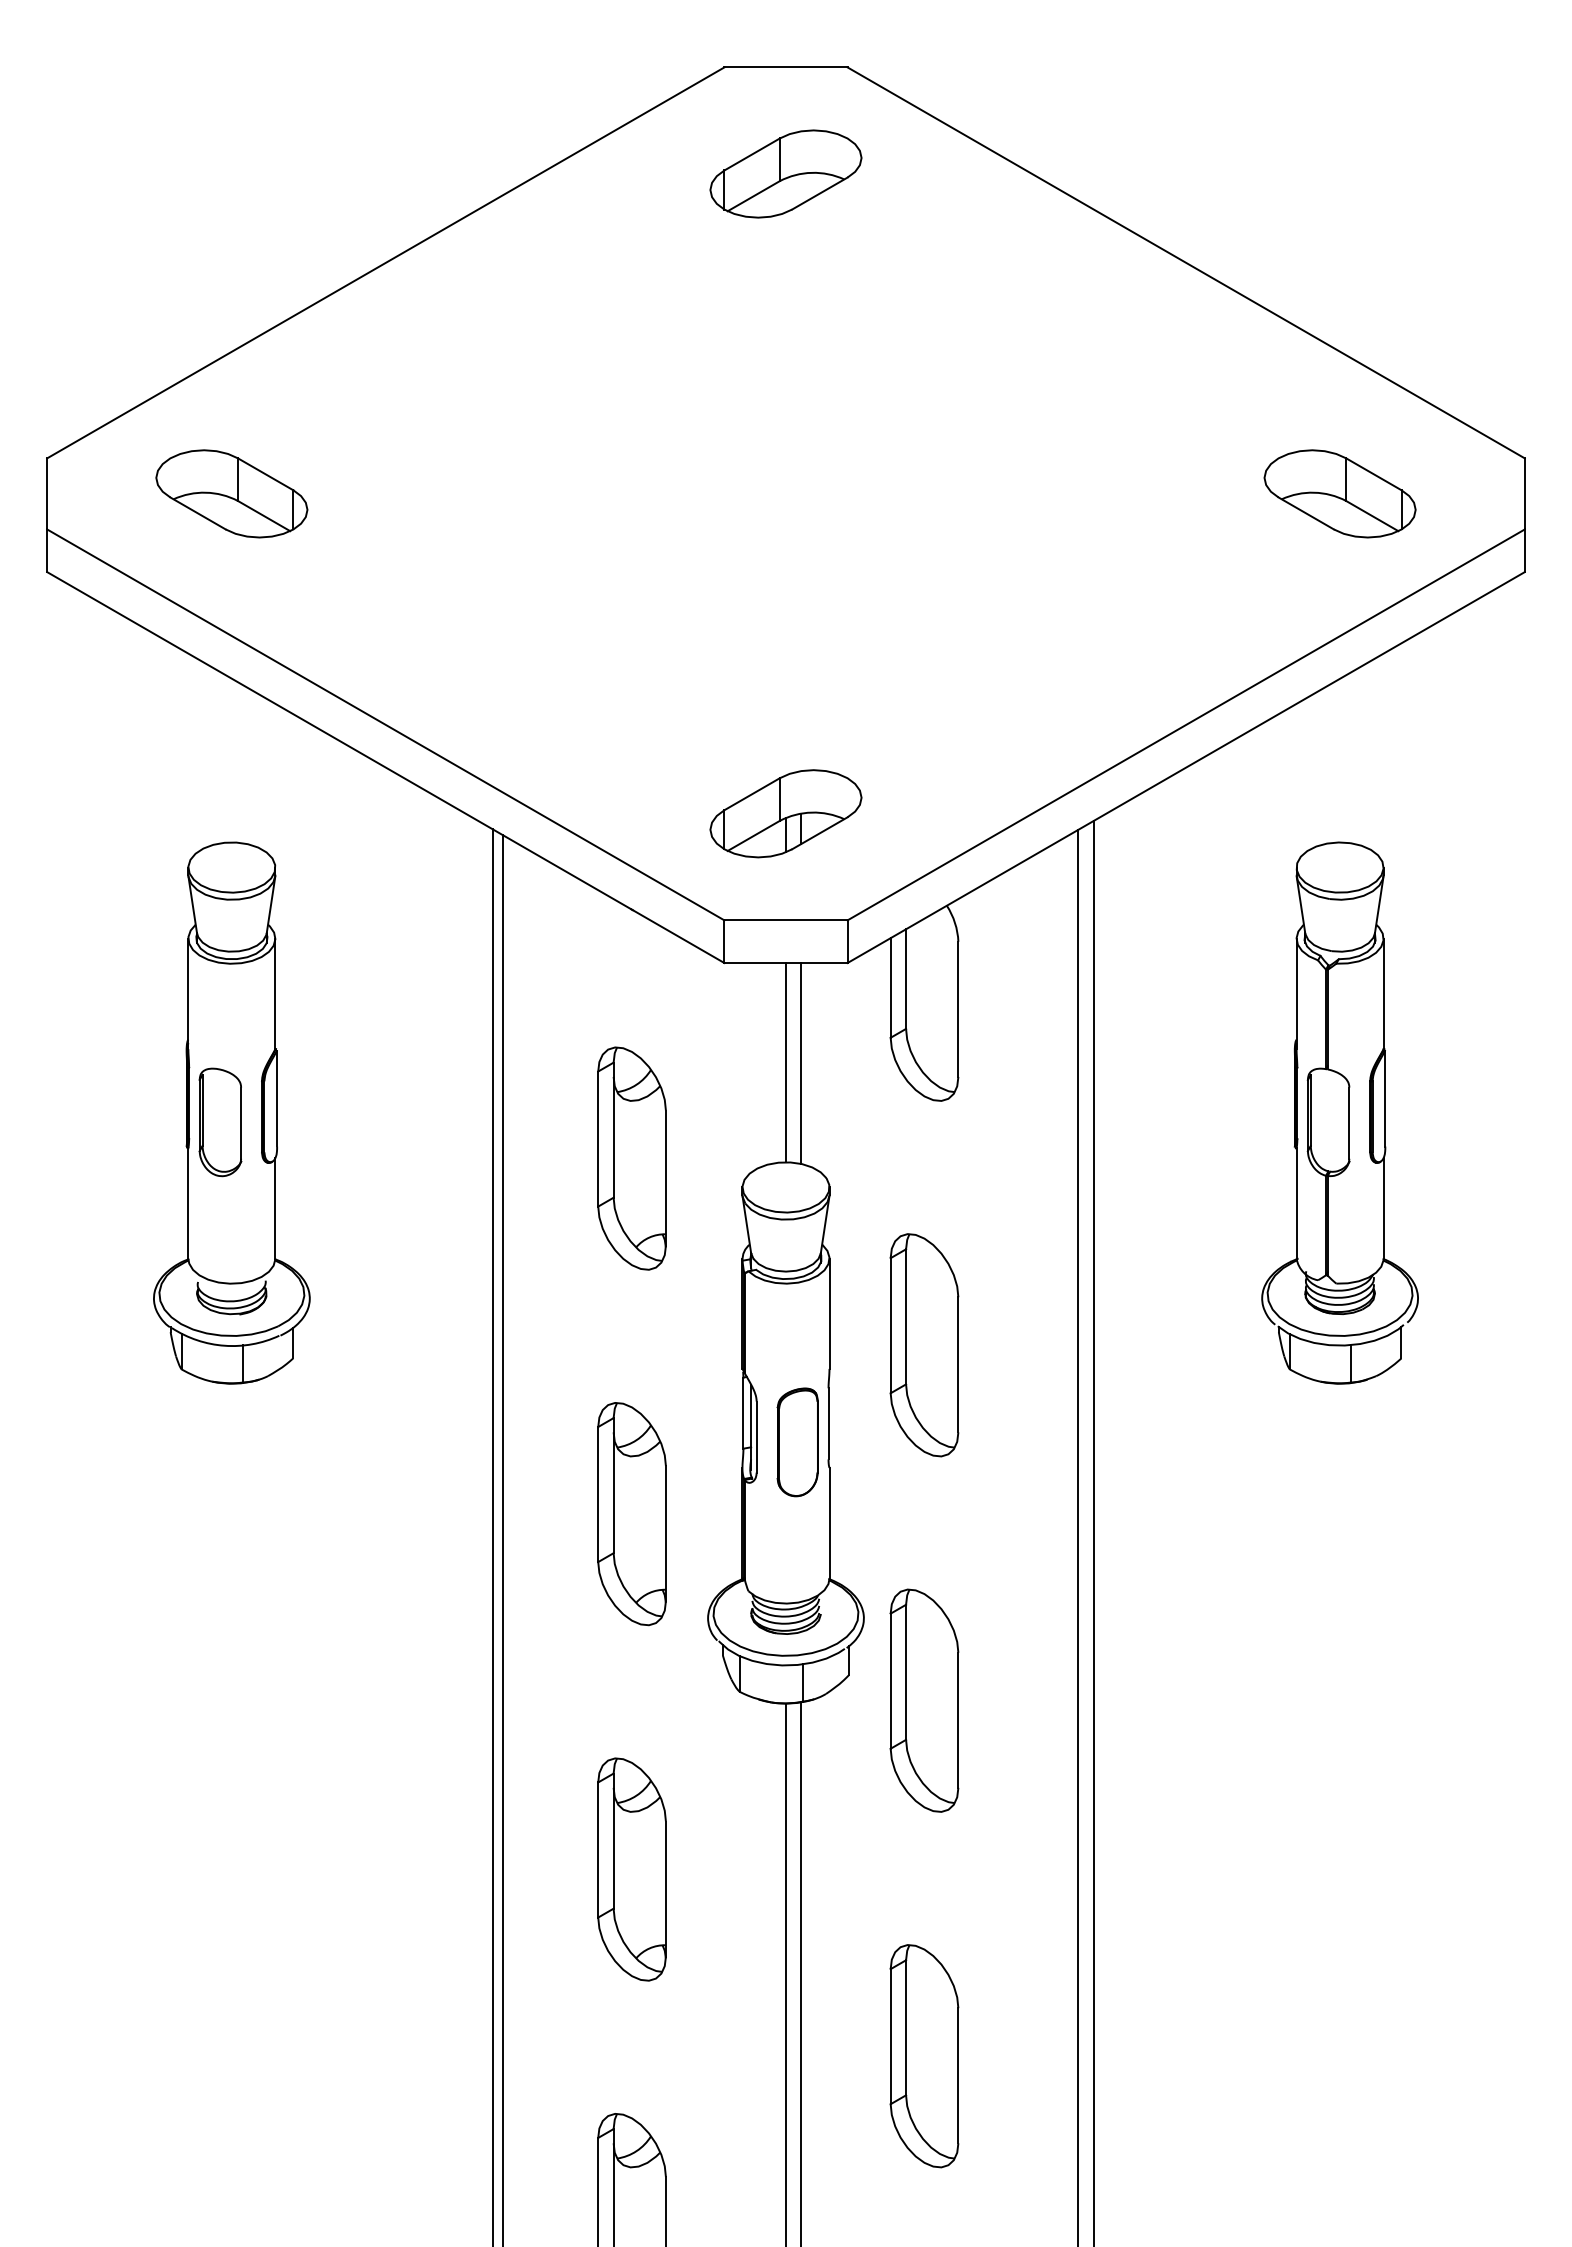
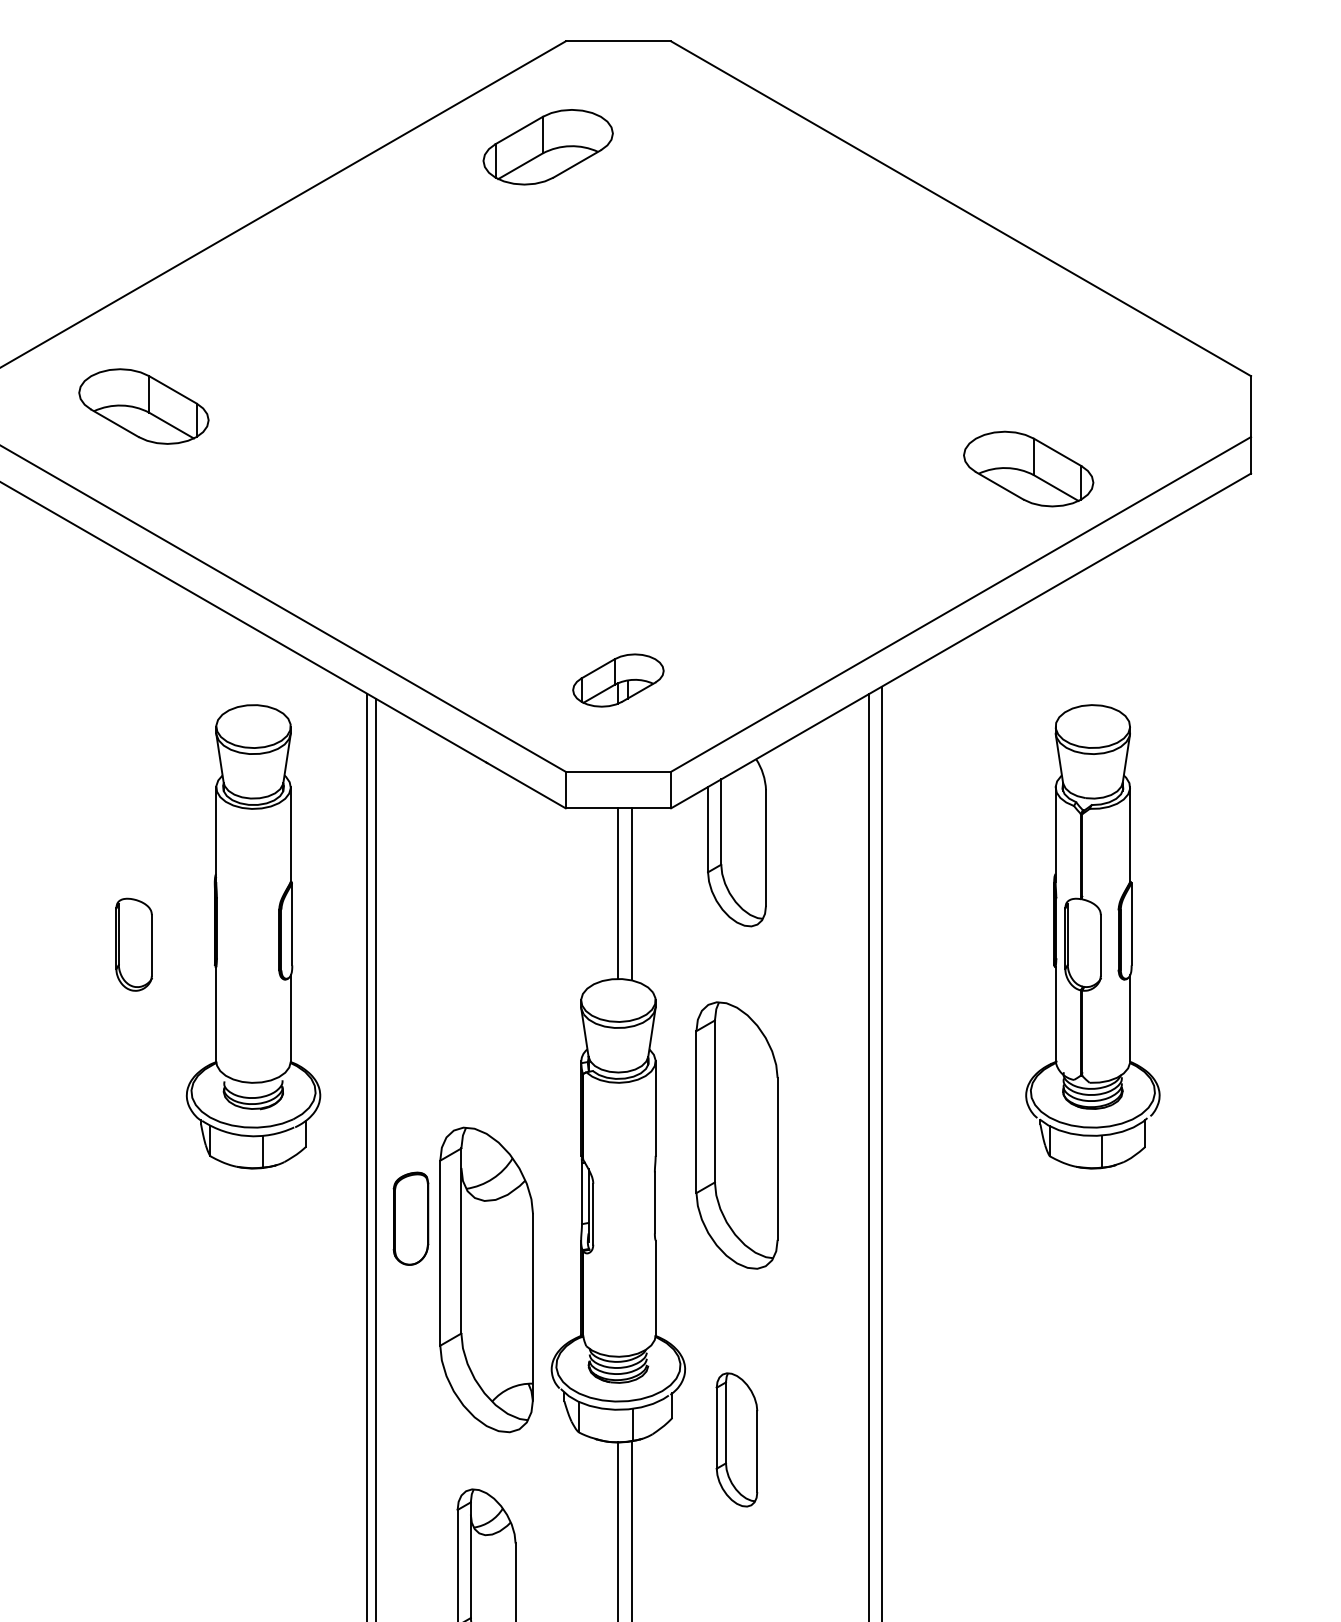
part: (785, 173) -> (547, 146), moved
part: (1339, 493) -> (1028, 468), moved
part: (785, 813) -> (618, 680), size x0.7
part: (231, 1112) -> (253, 936), moved
part: (631, 1158) -> (486, 975), removed
part: (924, 1345) -> (737, 1135), size x1.4
part: (797, 1442) -> (410, 1218), moved
part: (631, 1514) -> (486, 1280), size x1.6
part: (924, 1700) -> (737, 1439), size x0.7

